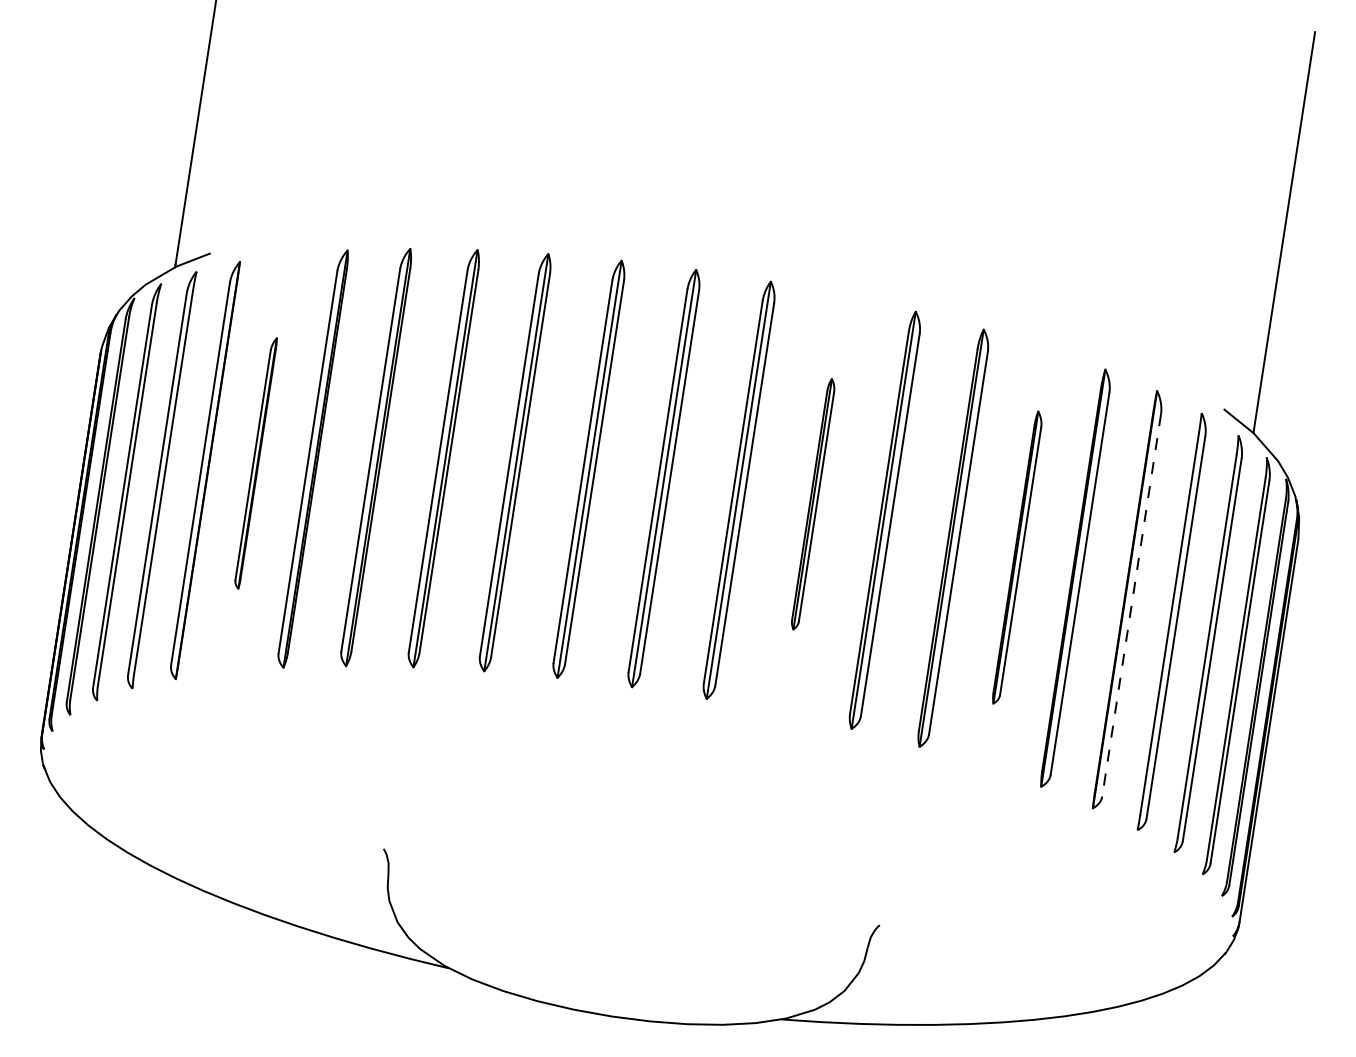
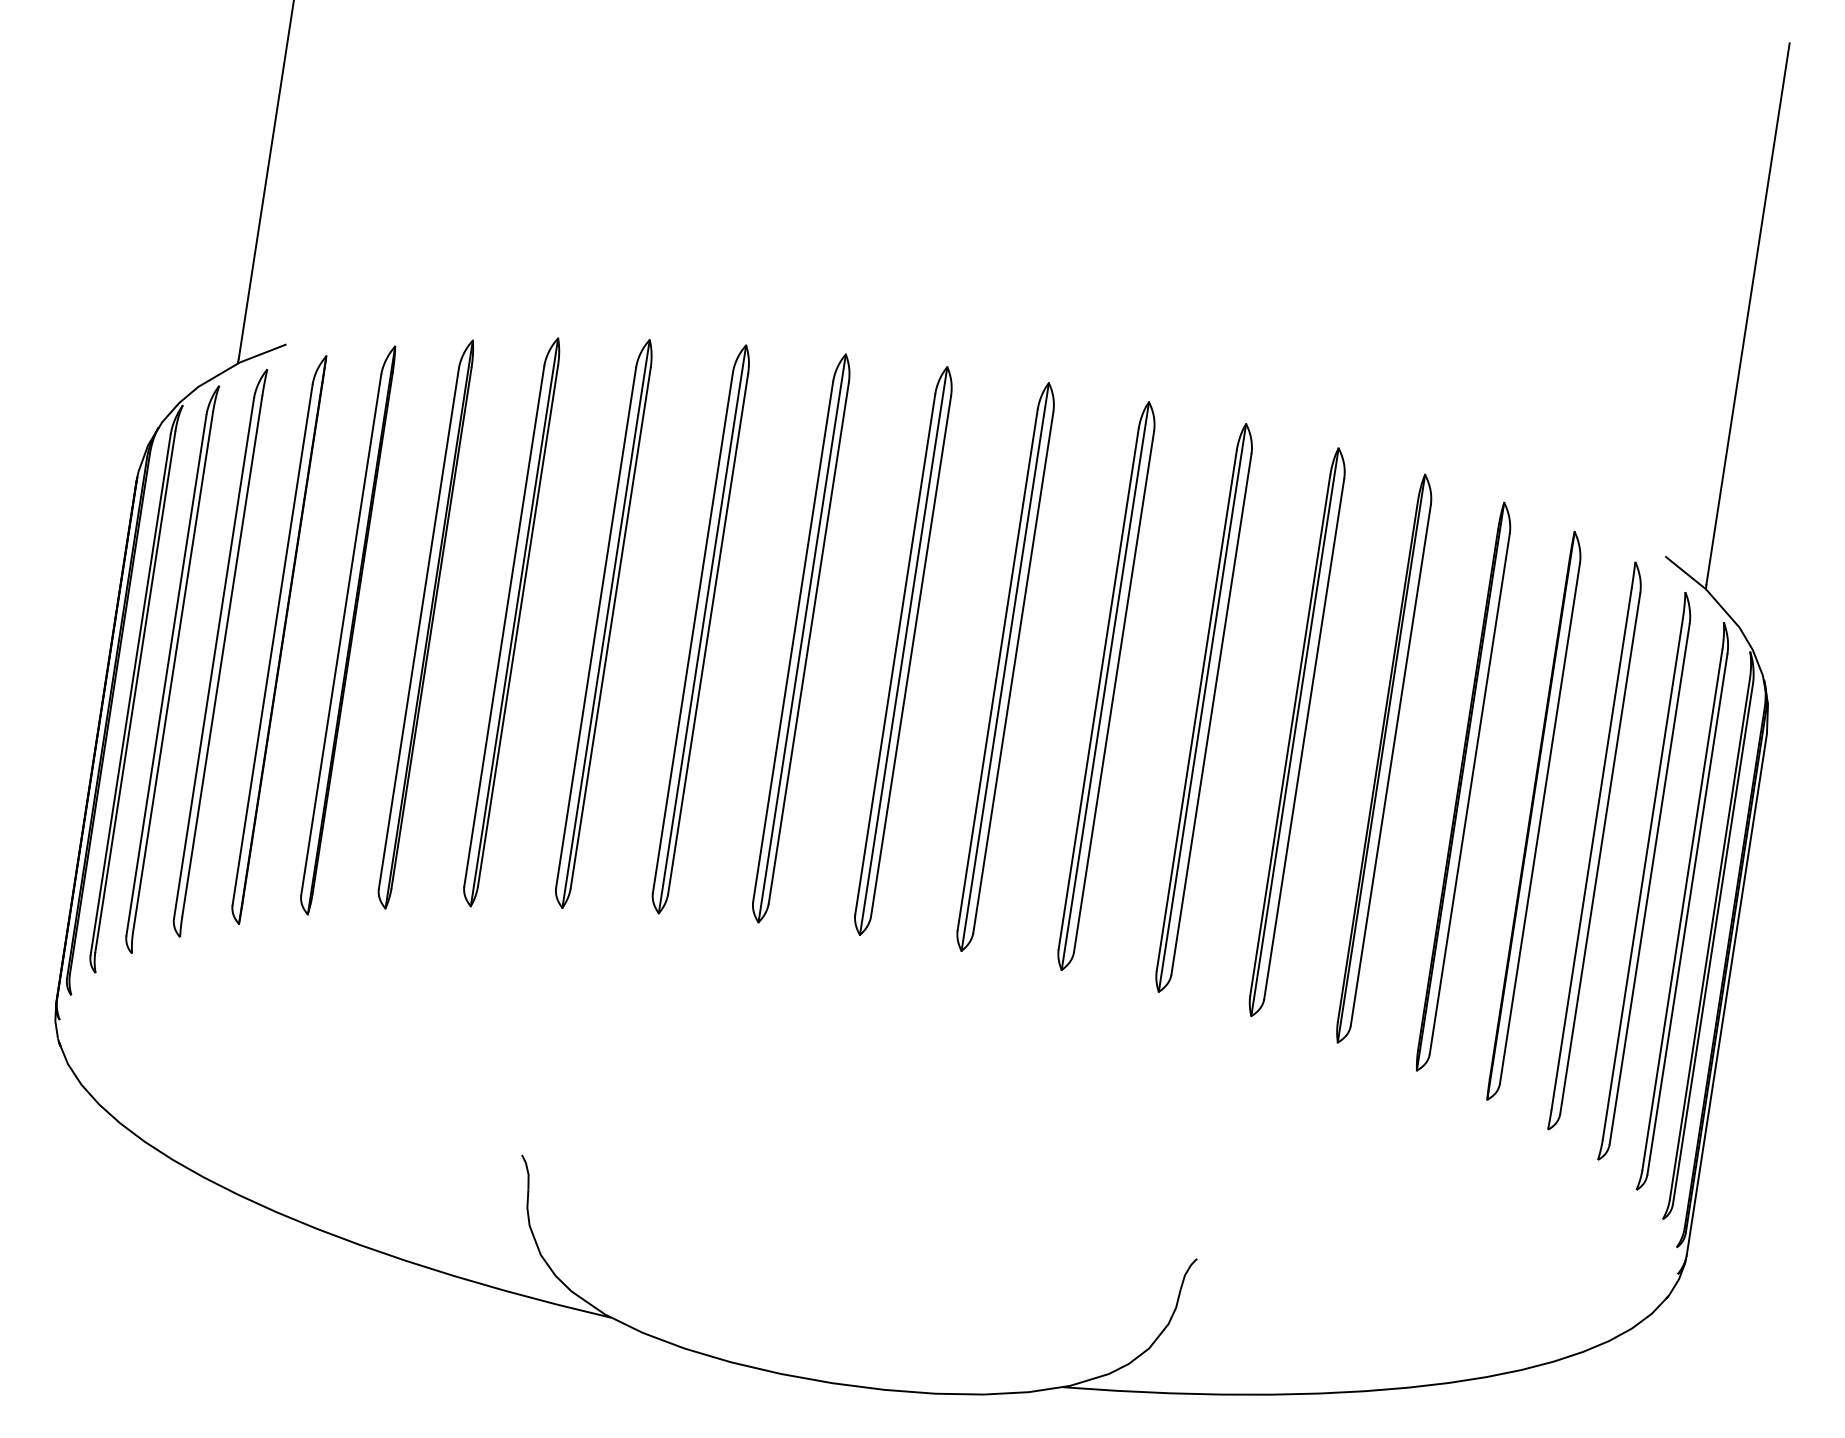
part: (256, 463) -> (348, 630), size x1.67
part: (813, 503) -> (1106, 685), size x1.67
part: (1017, 557) -> (1384, 758), size x1.43
line: (1131, 606) -> (1539, 824), dashed -> solid

